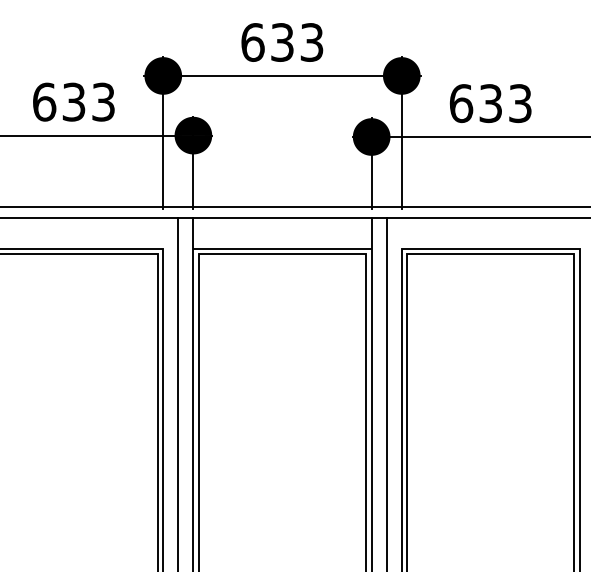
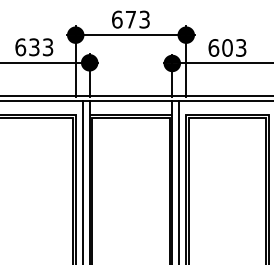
text: (281, 42) -> (130, 19), 633 -> 673
text: (490, 102) -> (227, 47), 633 -> 603

